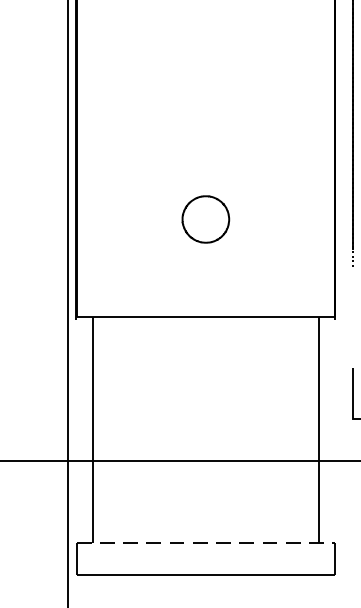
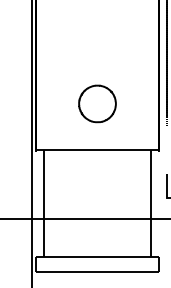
part: (205, 218) -> (97, 103), size x1.67
line: (207, 543) -> (98, 257), dashed -> solid

